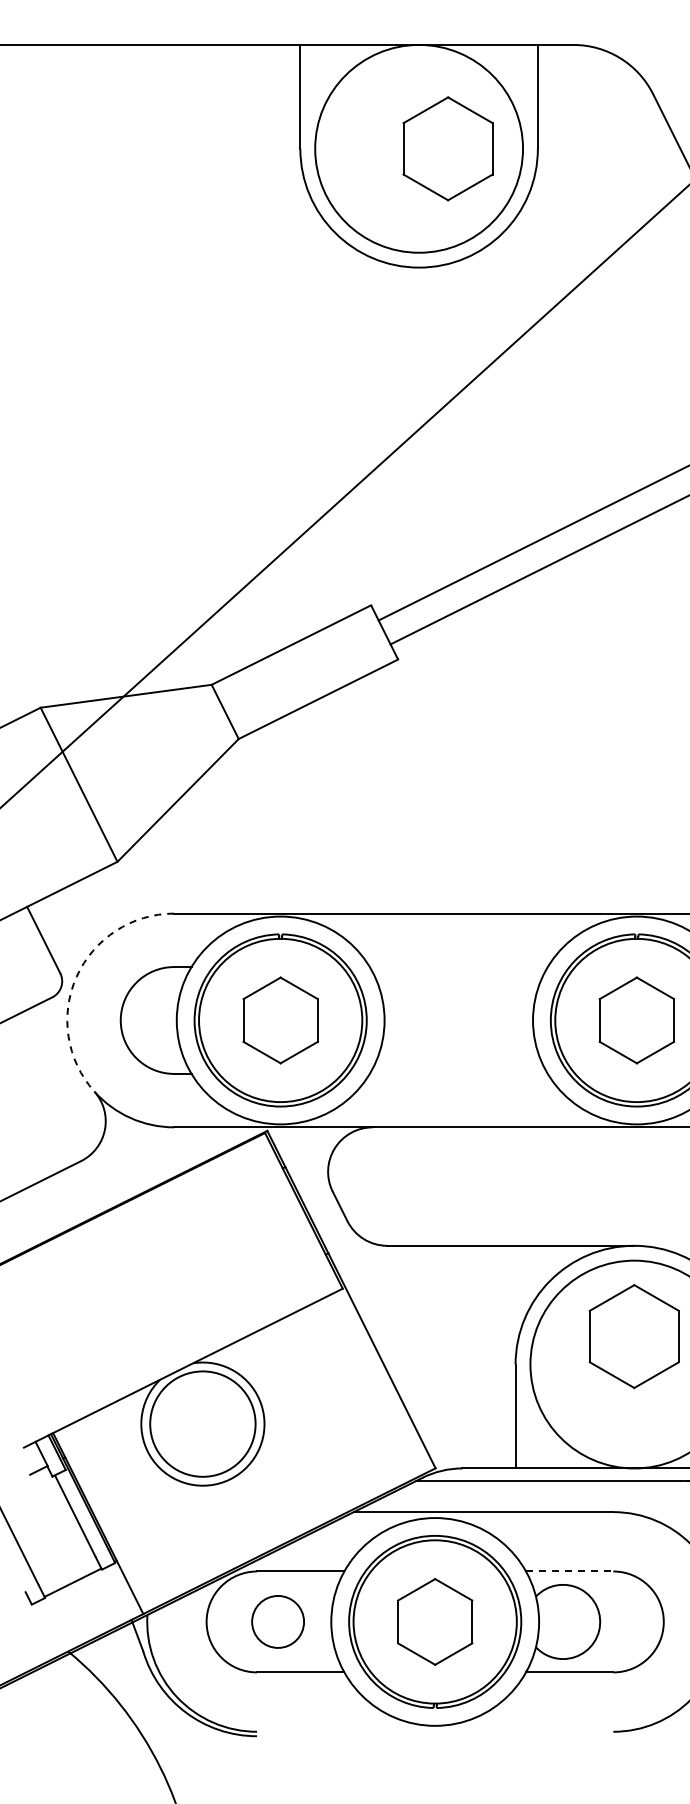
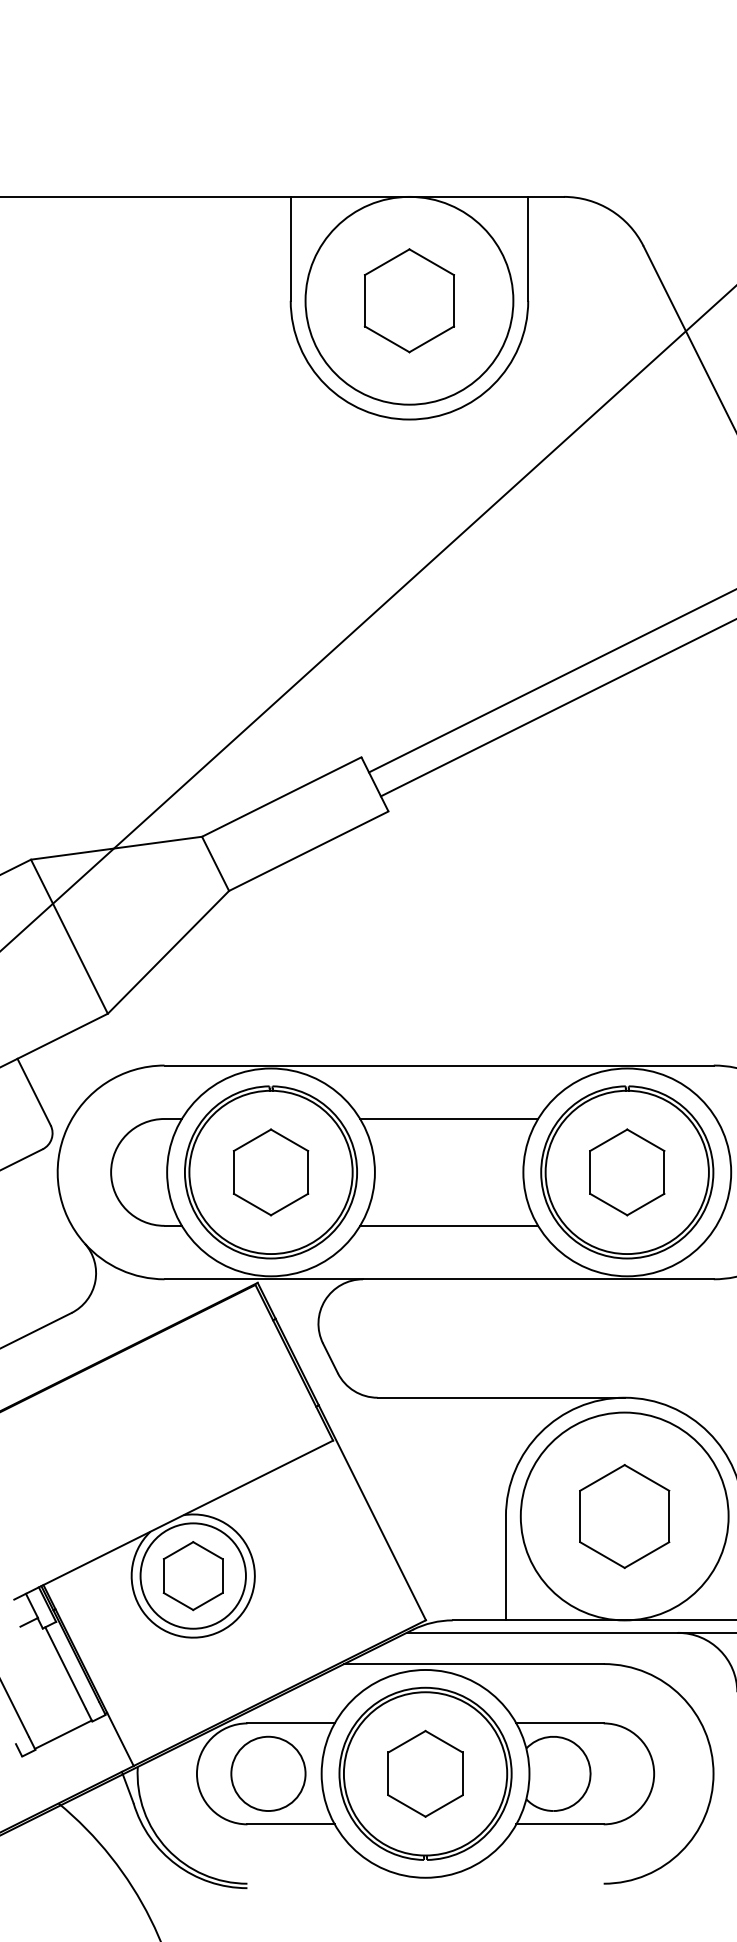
part: (448, 148) -> (409, 300), moved
line: (459, 966) -> (449, 1118), added
arc: (77, 976) -> (67, 1128), dashed -> solid
line: (459, 1073) -> (449, 1225), added
part: (634, 1336) -> (624, 1516), moved
part: (202, 1424) -> (192, 1576), added
line: (570, 1571) -> (560, 1723), dashed -> solid
circle: (278, 1621) -> (268, 1773), size x1.43

